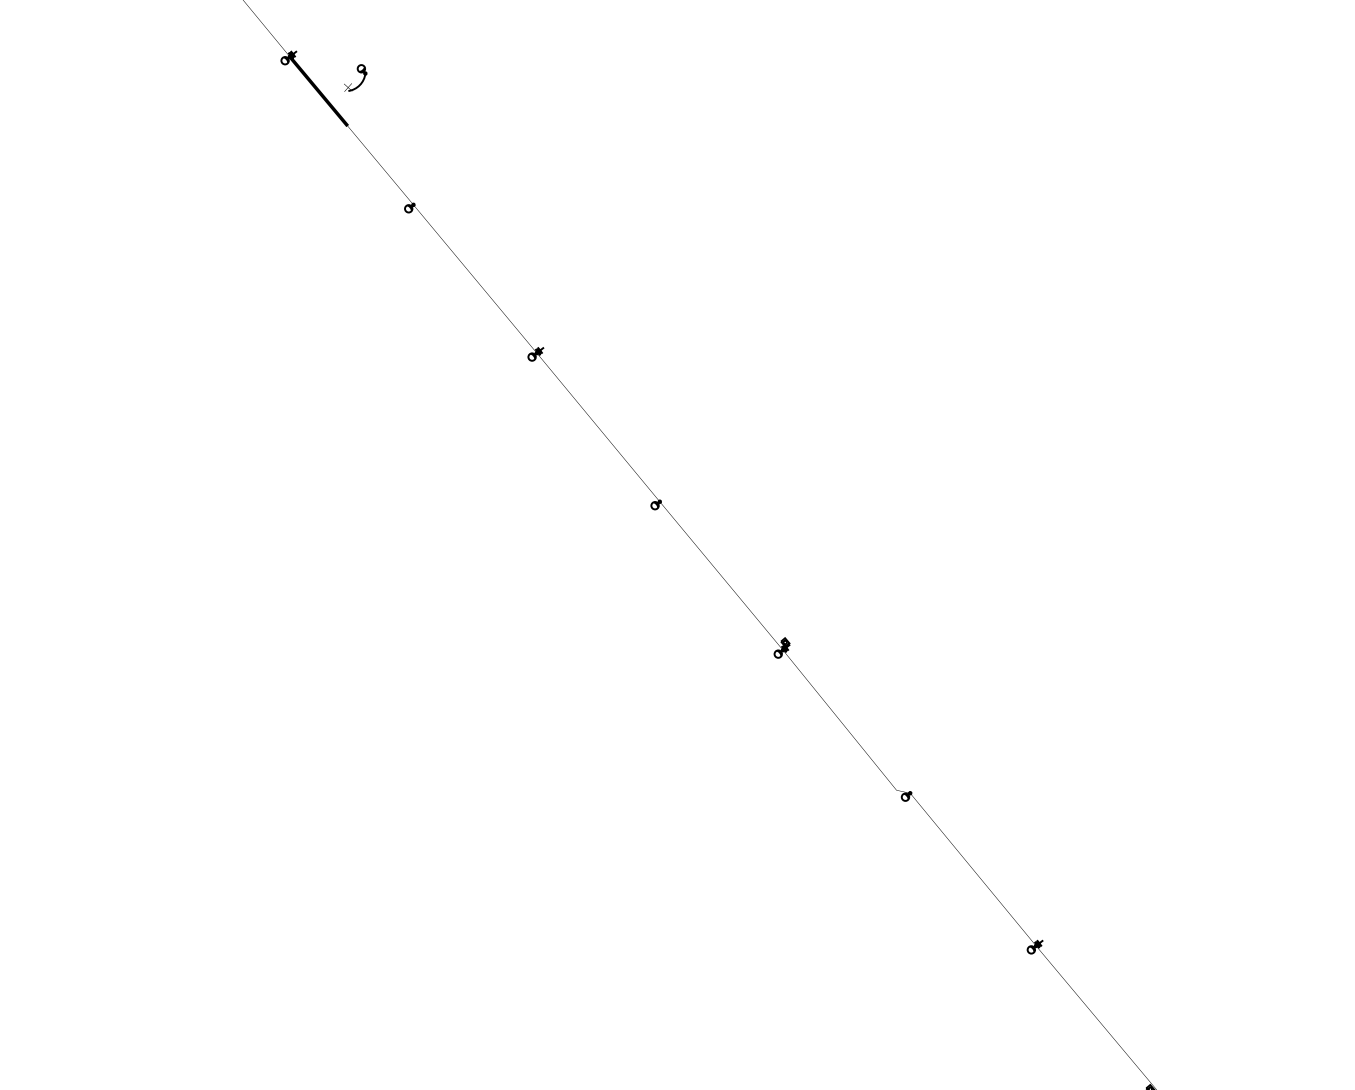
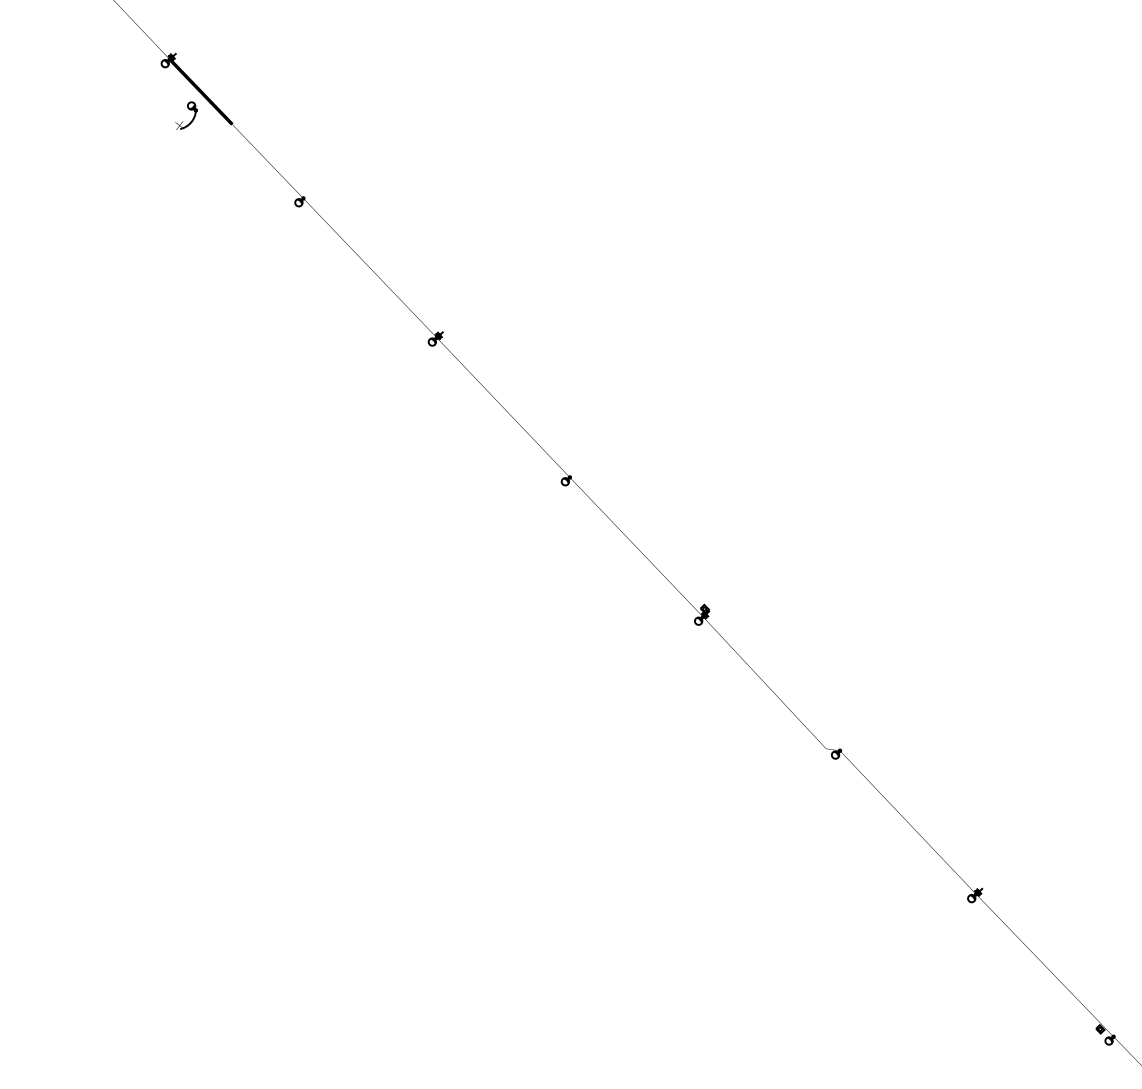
part: (355, 77) -> (186, 115), moved

